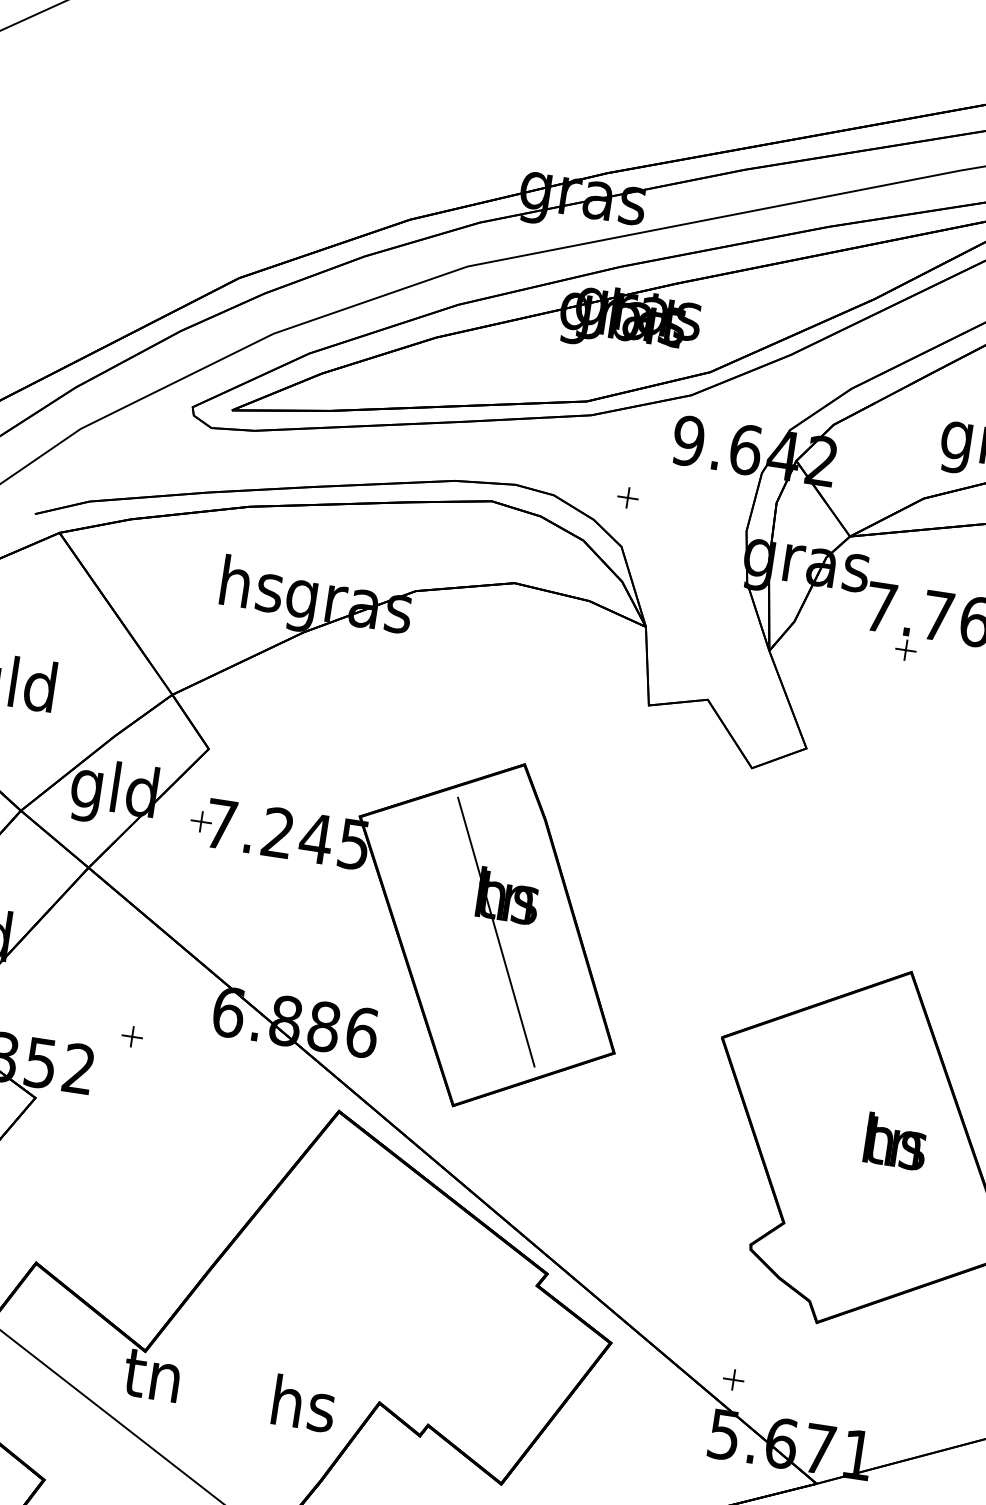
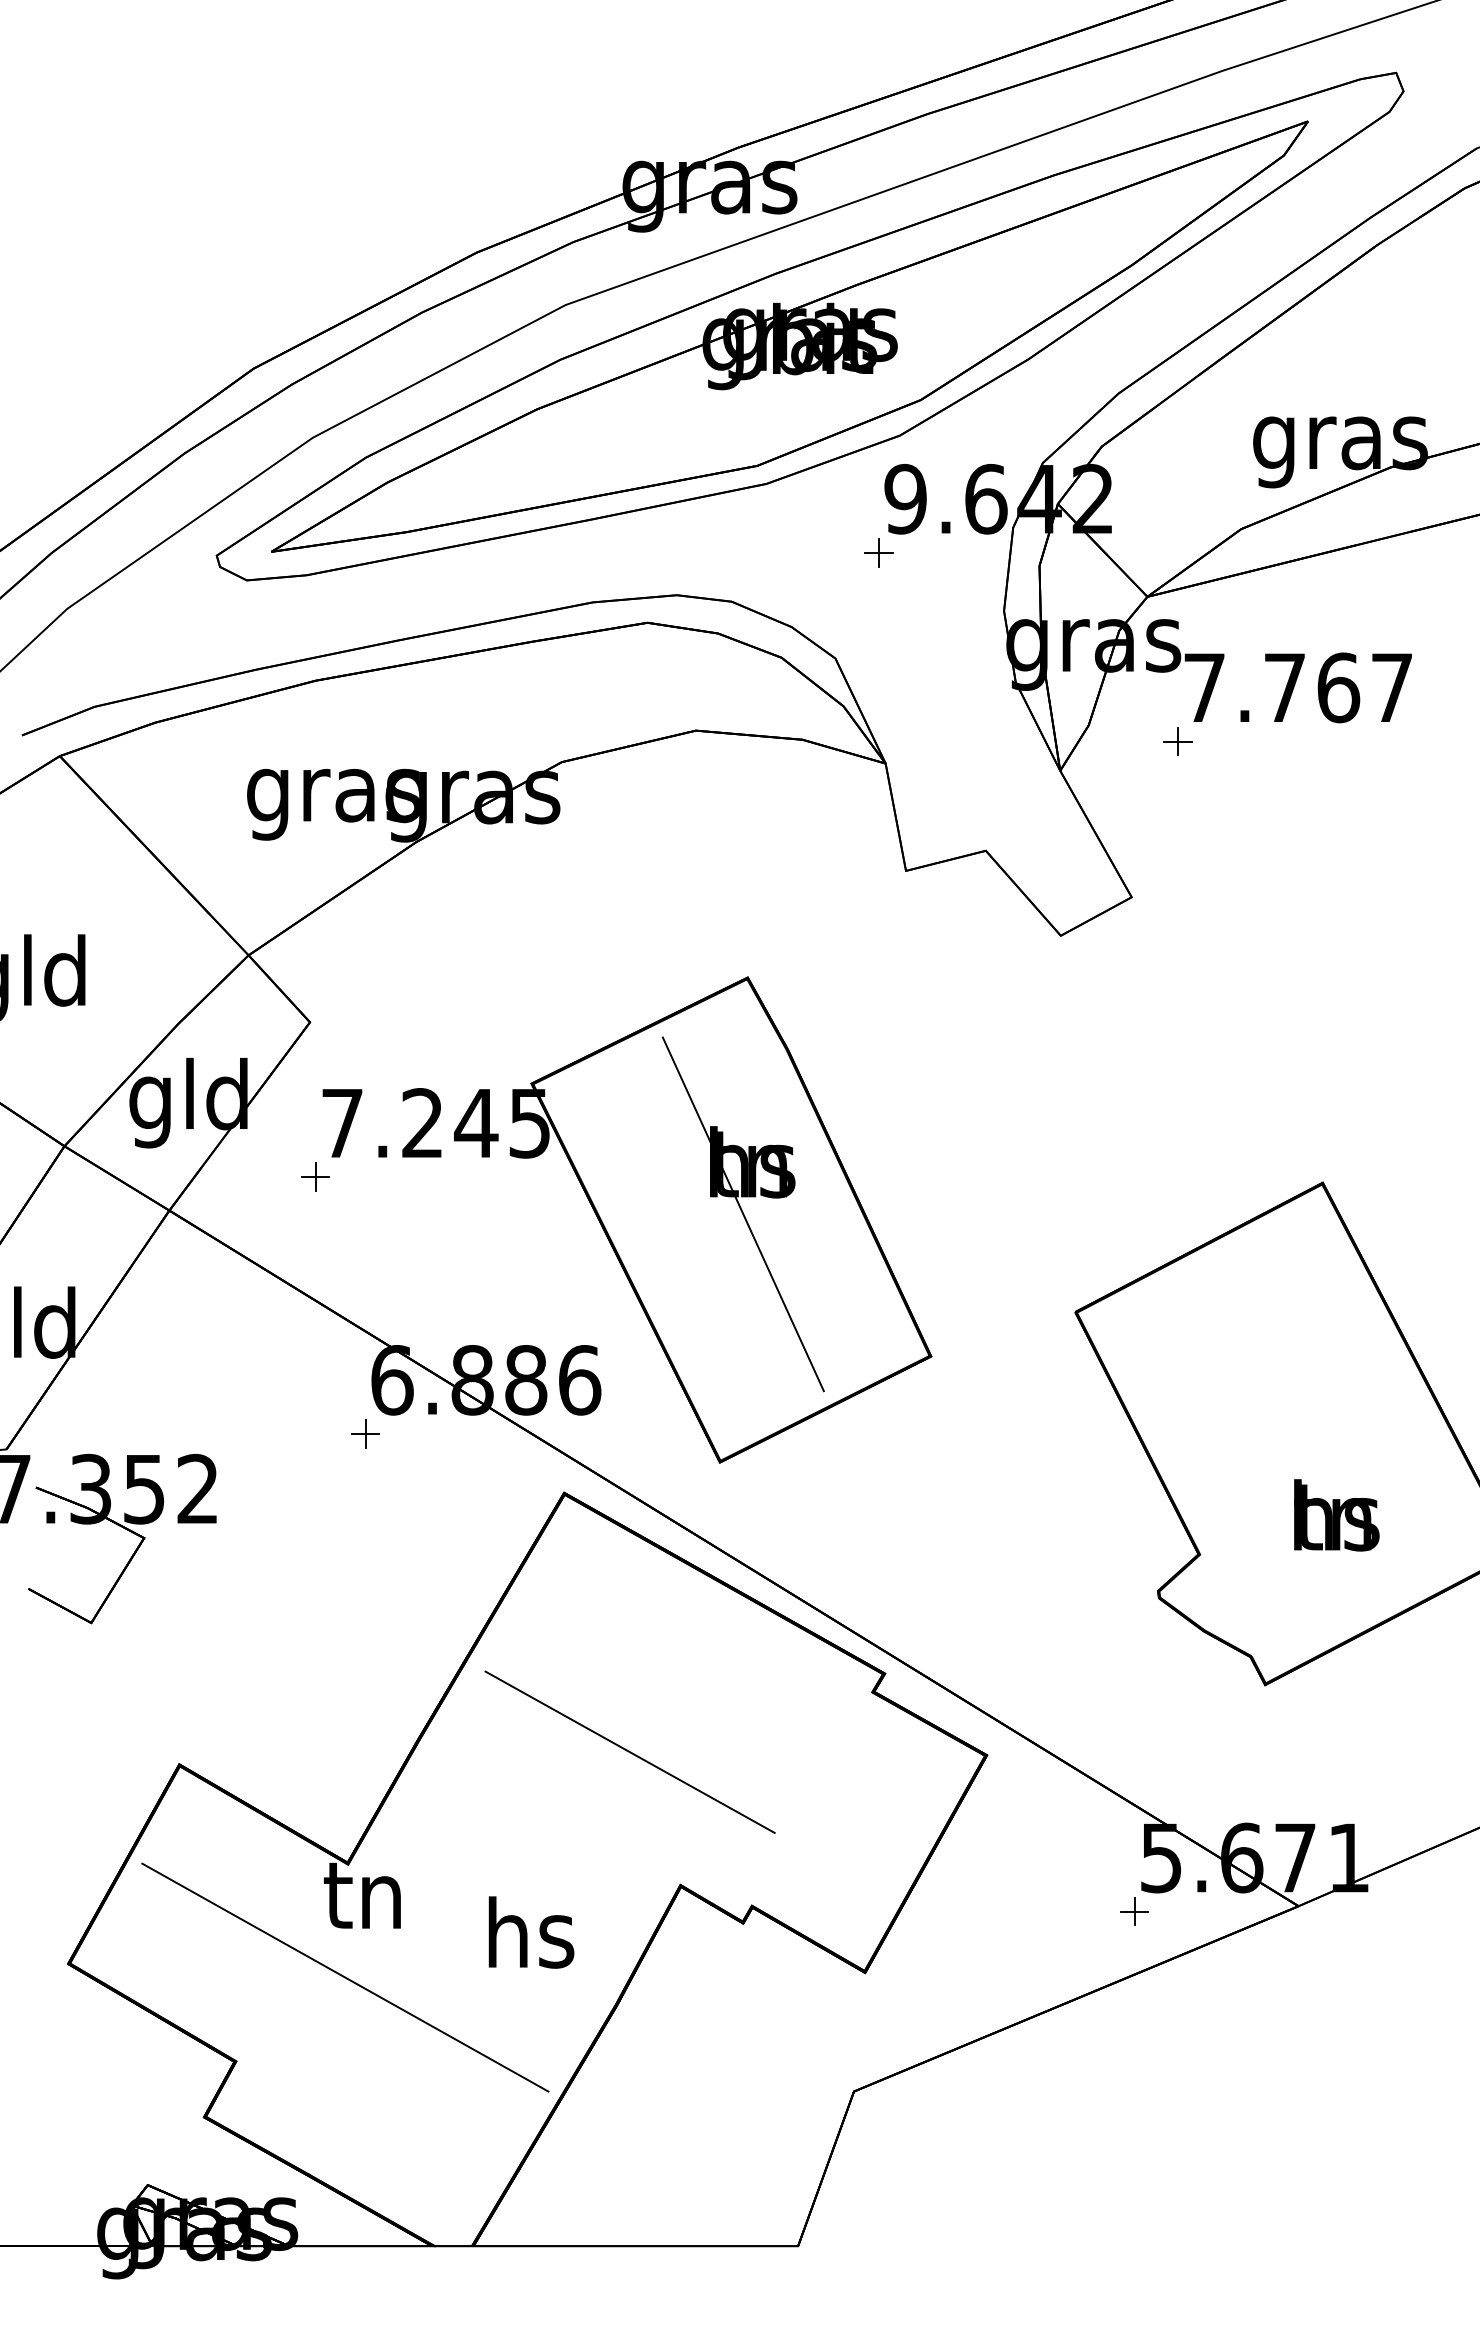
part: (627, 497) -> (878, 552), moved
text: (249, 590) -> (333, 795), hs -> gras
part: (905, 650) -> (1177, 741), moved
part: (201, 821) -> (315, 1176), moved
part: (132, 1036) -> (365, 1433), moved
text: (895, 1141) -> (1336, 1515), moved
line: (357, 1301) -> (629, 1751), added
part: (733, 1379) -> (1134, 1911), moved
text: (304, 1403) -> (531, 1932), moved

